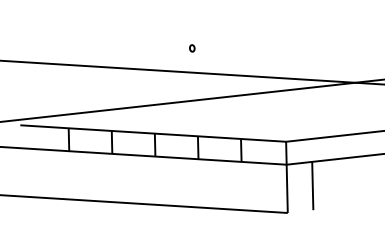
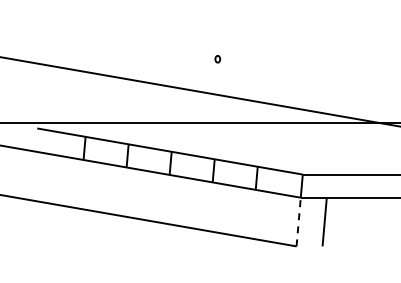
part: (192, 48) -> (217, 59), moved
line: (286, 188) -> (298, 221), solid -> dashed

